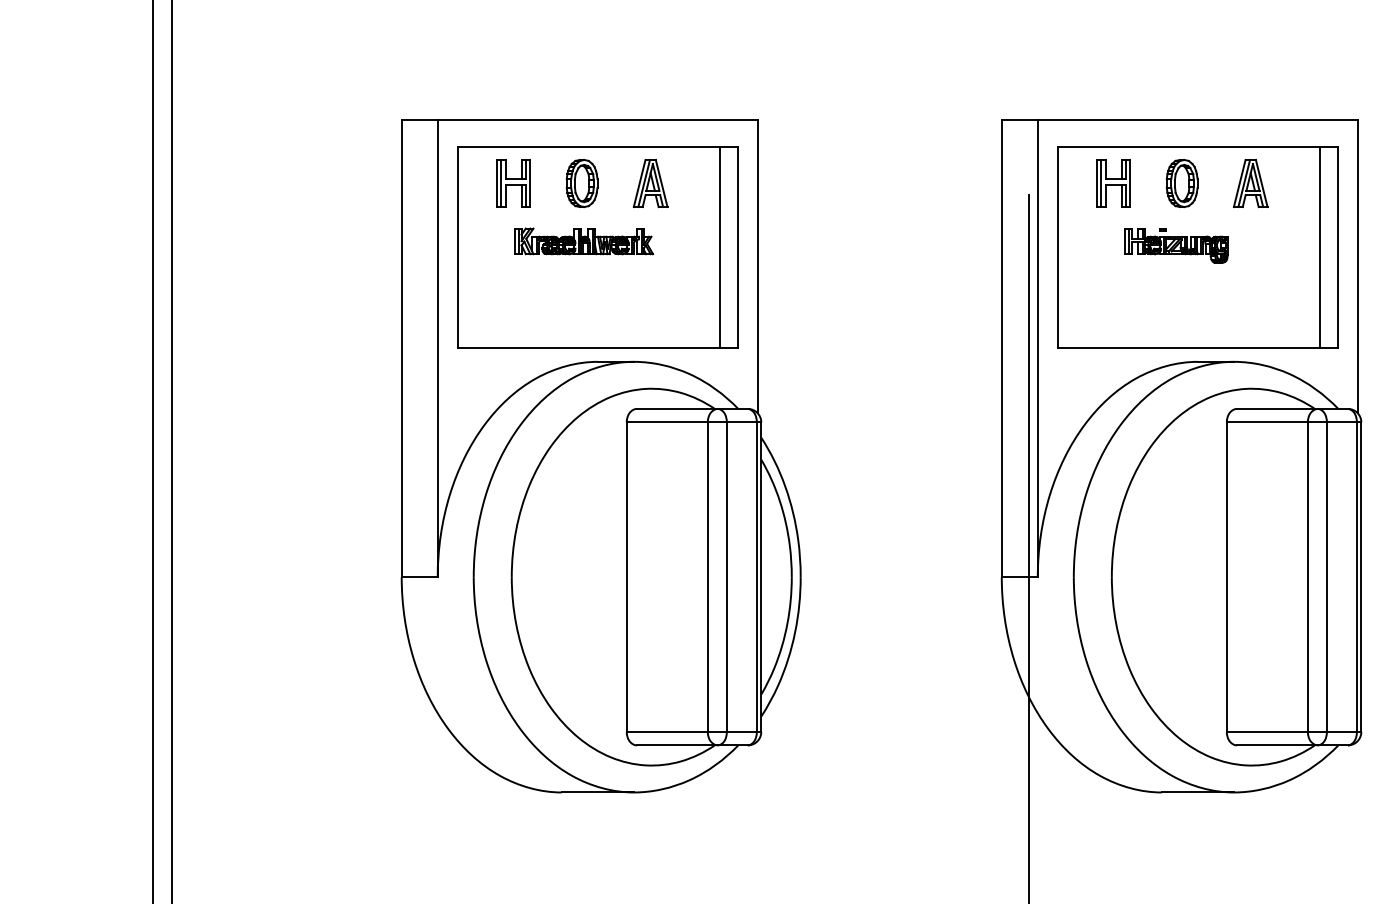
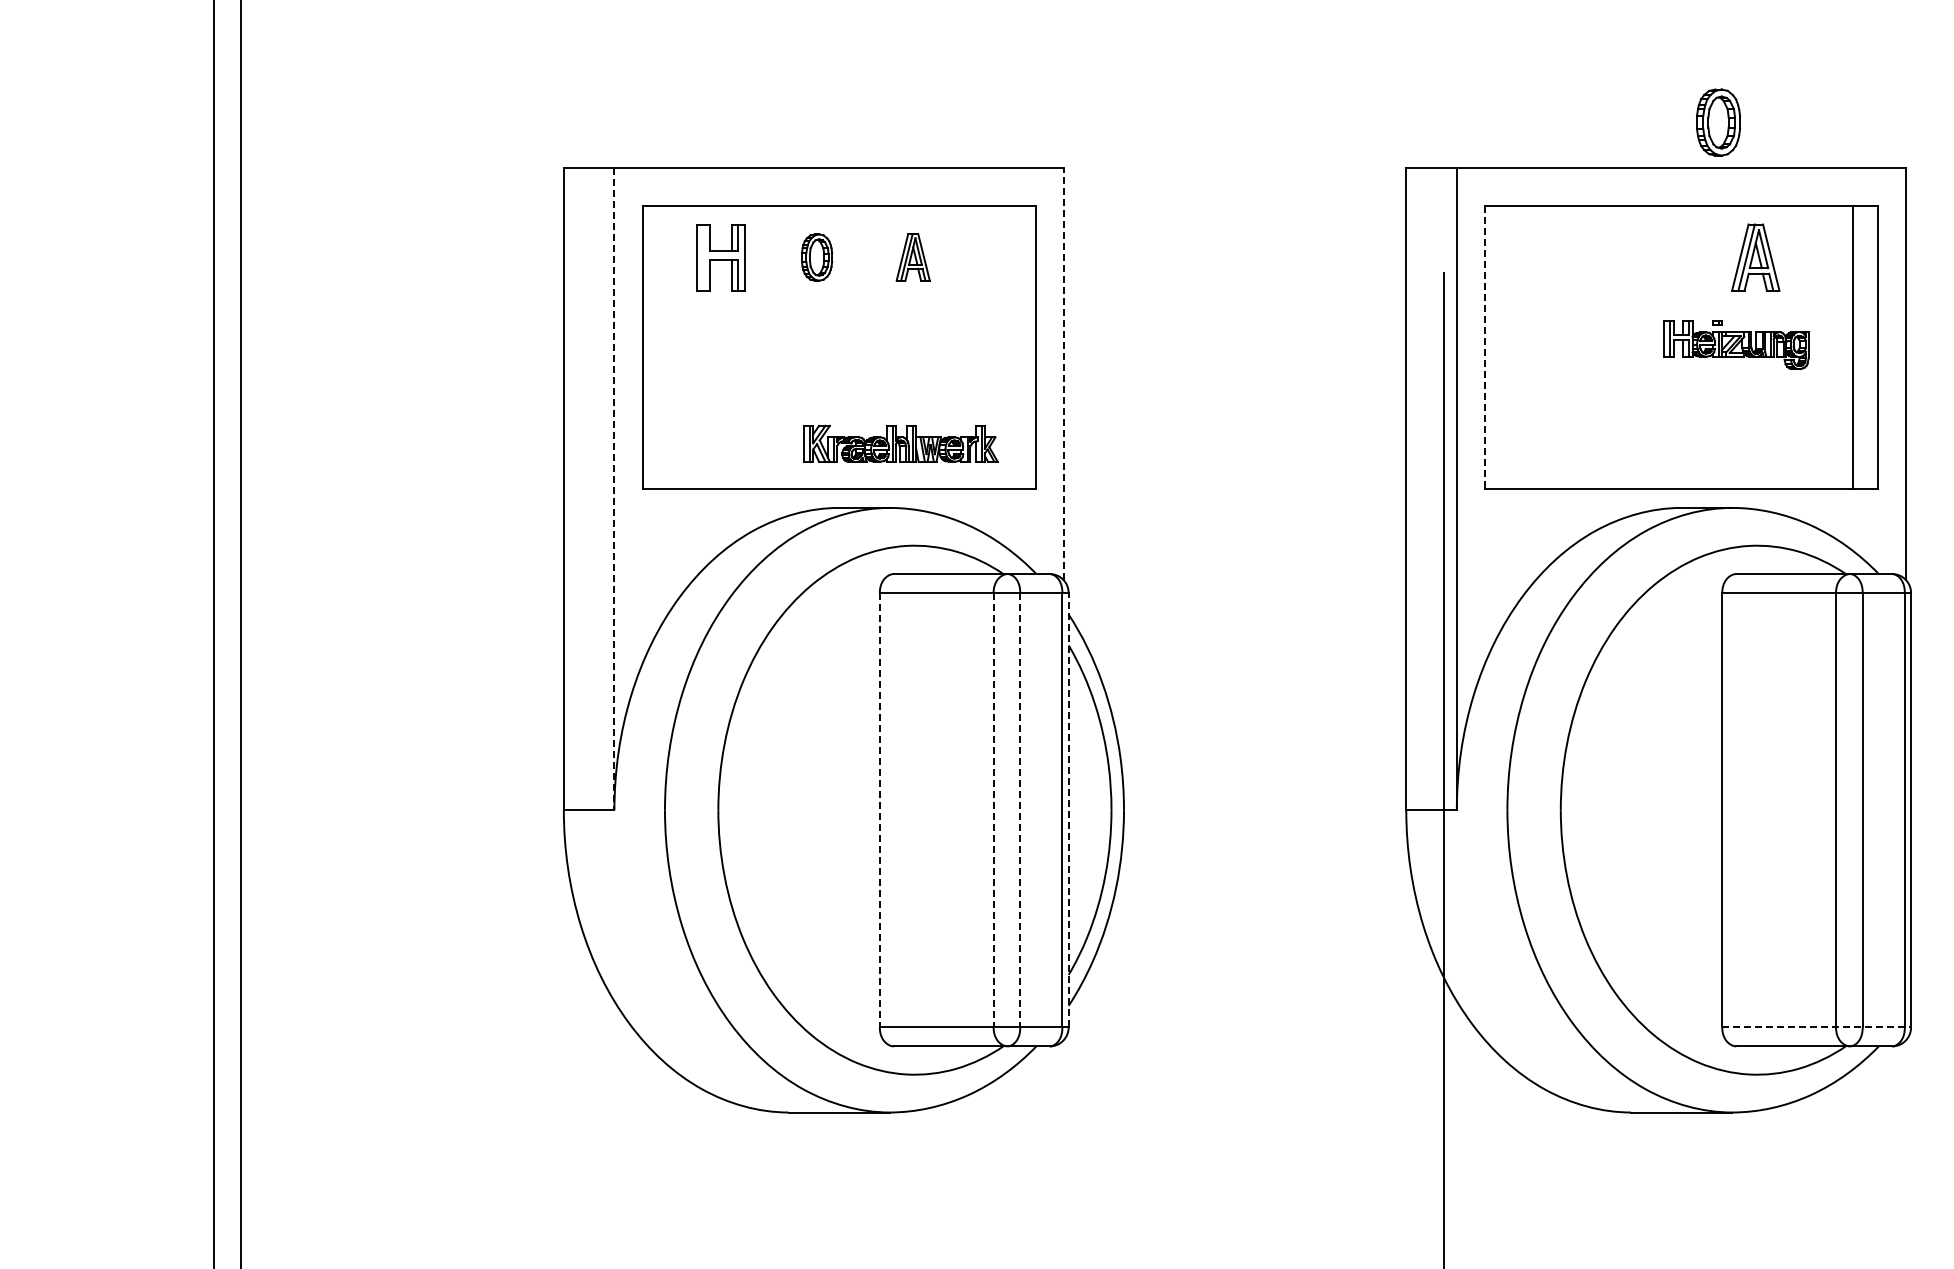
line: (501, 183) -> (703, 257), removed
part: (581, 183) -> (816, 257), size x0.7
part: (650, 183) -> (912, 257), size x0.7
part: (1113, 183) -> (1563, 257), removed
part: (1182, 183) -> (1718, 122), moved
part: (583, 241) -> (900, 443), moved
part: (1176, 245) -> (1736, 344), moved
line: (719, 247) -> (1010, 347), removed
line: (1057, 247) -> (1484, 347), solid -> dashed
line: (757, 266) -> (1063, 373), solid -> dashed
line: (437, 348) -> (614, 489), solid -> dashed
line: (761, 576) -> (1068, 809), solid -> dashed
line: (626, 577) -> (879, 810), solid -> dashed
line: (707, 577) -> (993, 810), solid -> dashed
line: (726, 577) -> (1020, 810), solid -> dashed
line: (1294, 731) -> (1817, 1027), solid -> dashed

